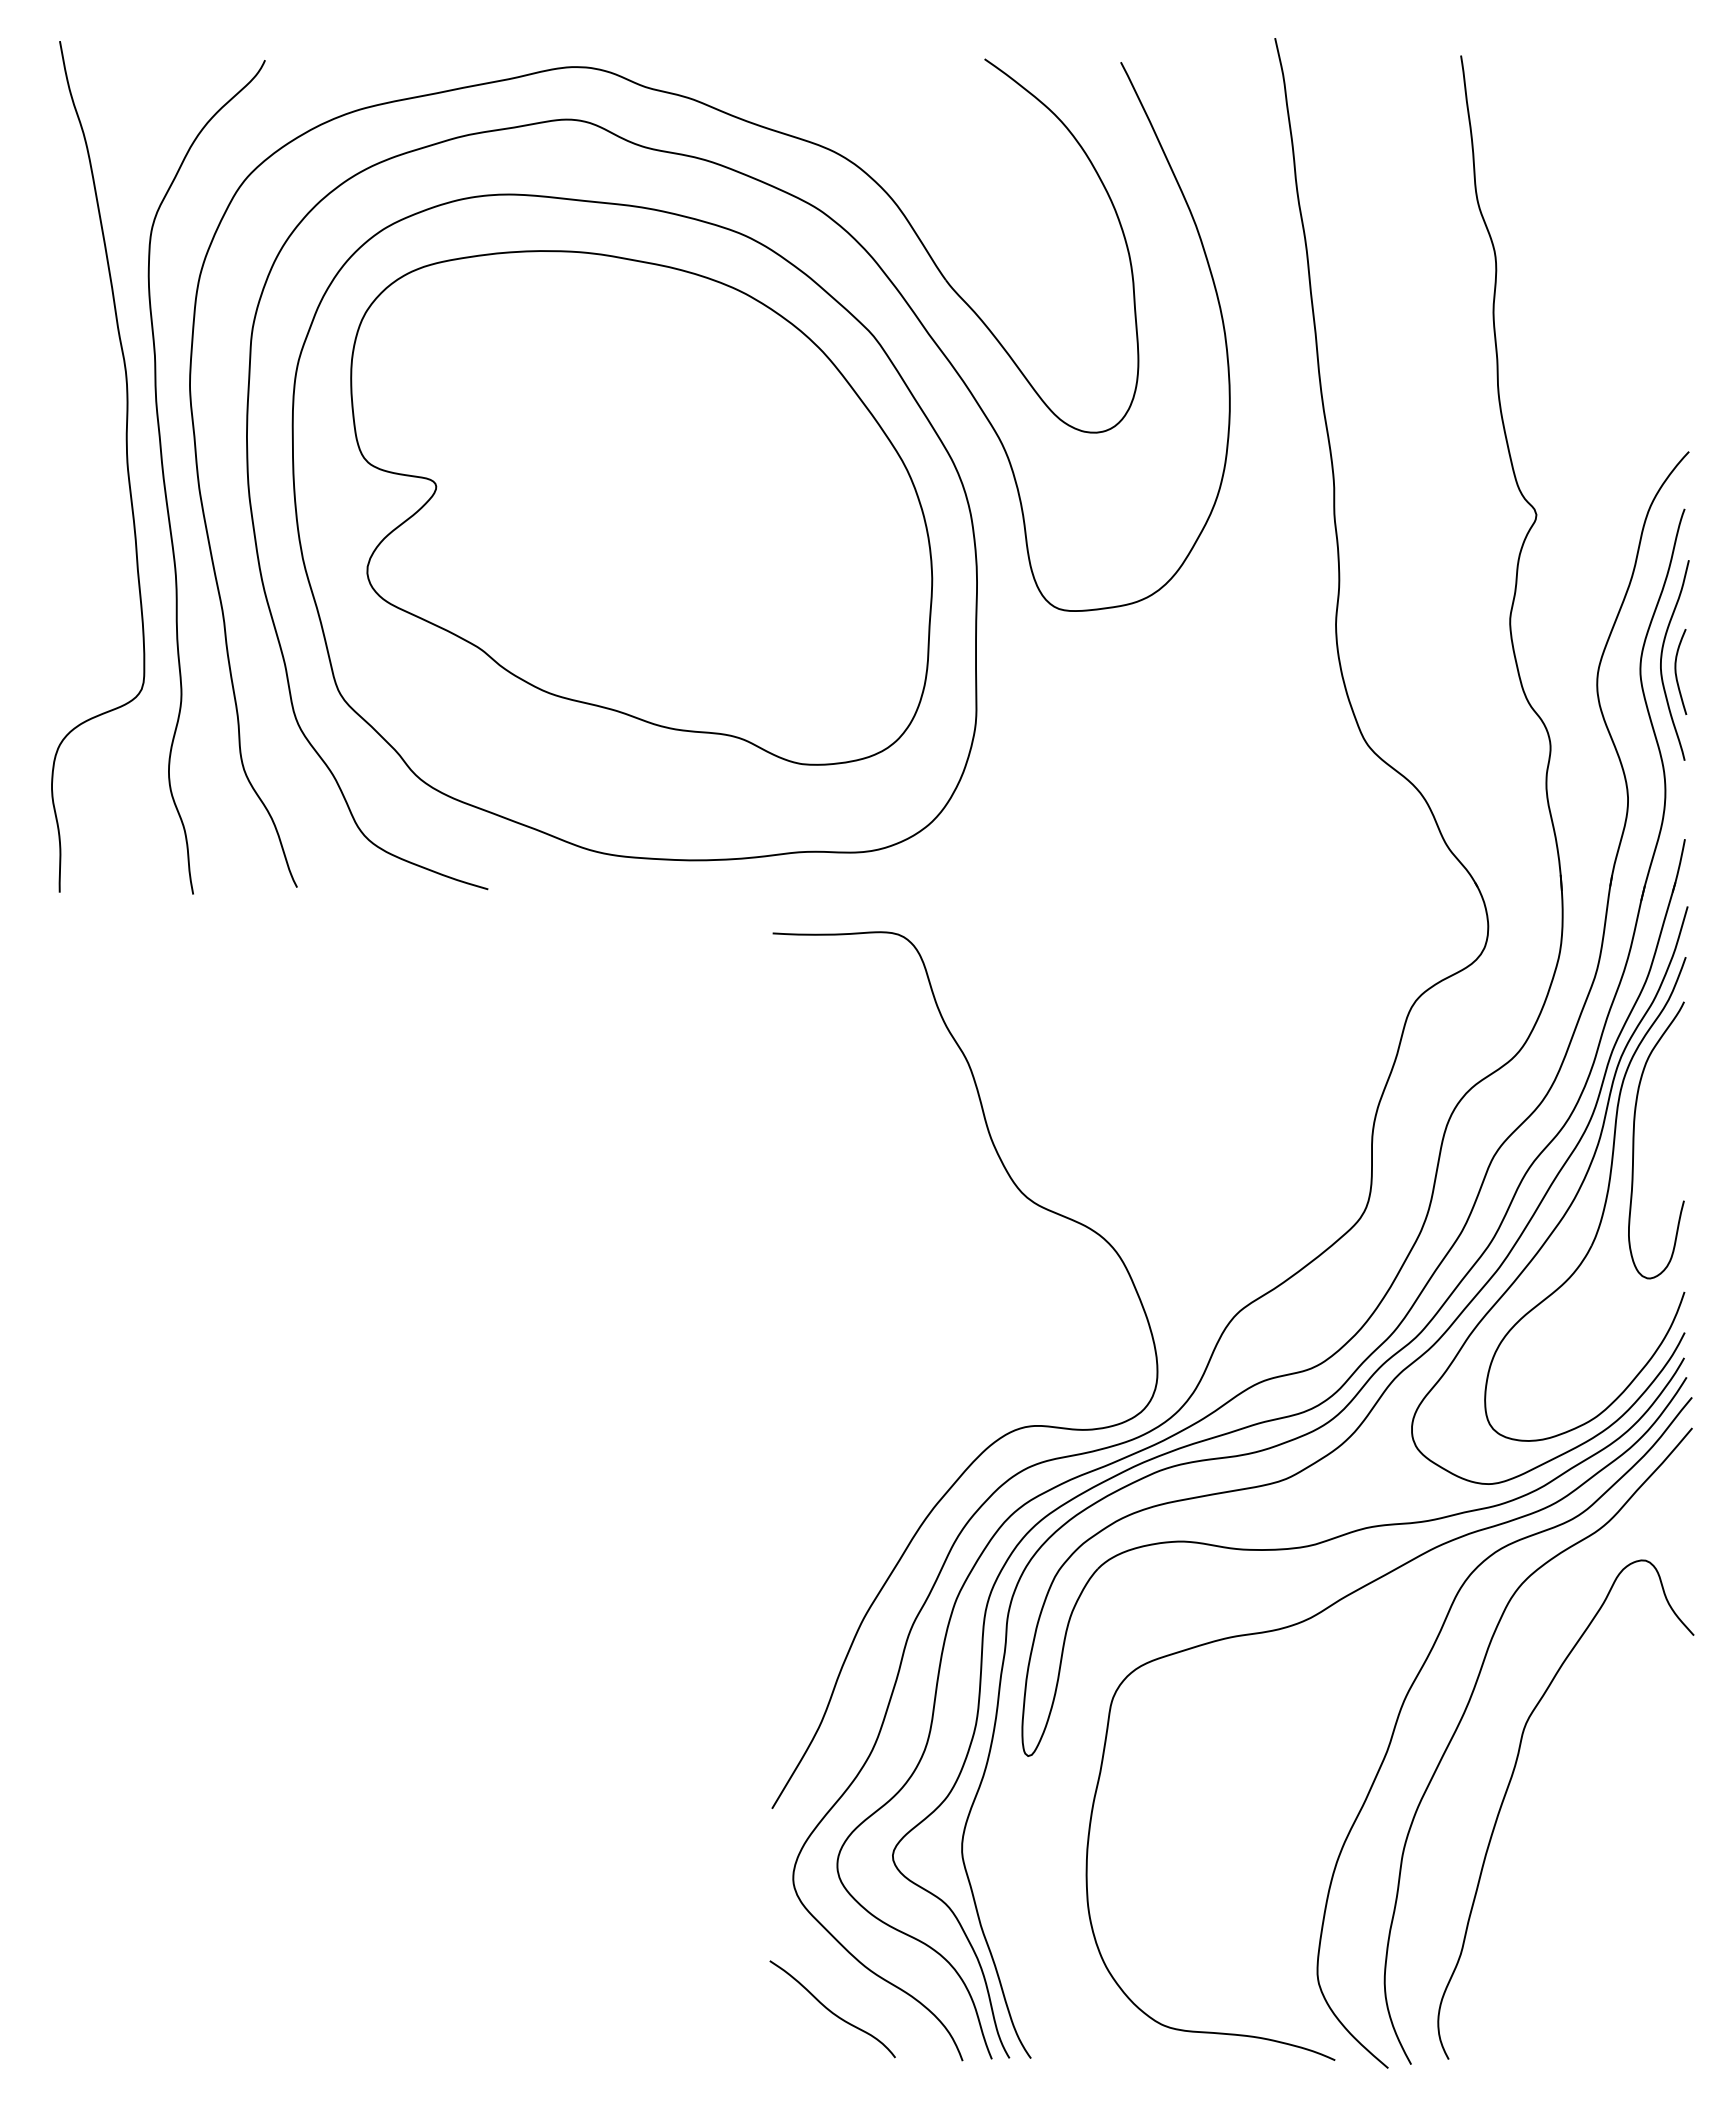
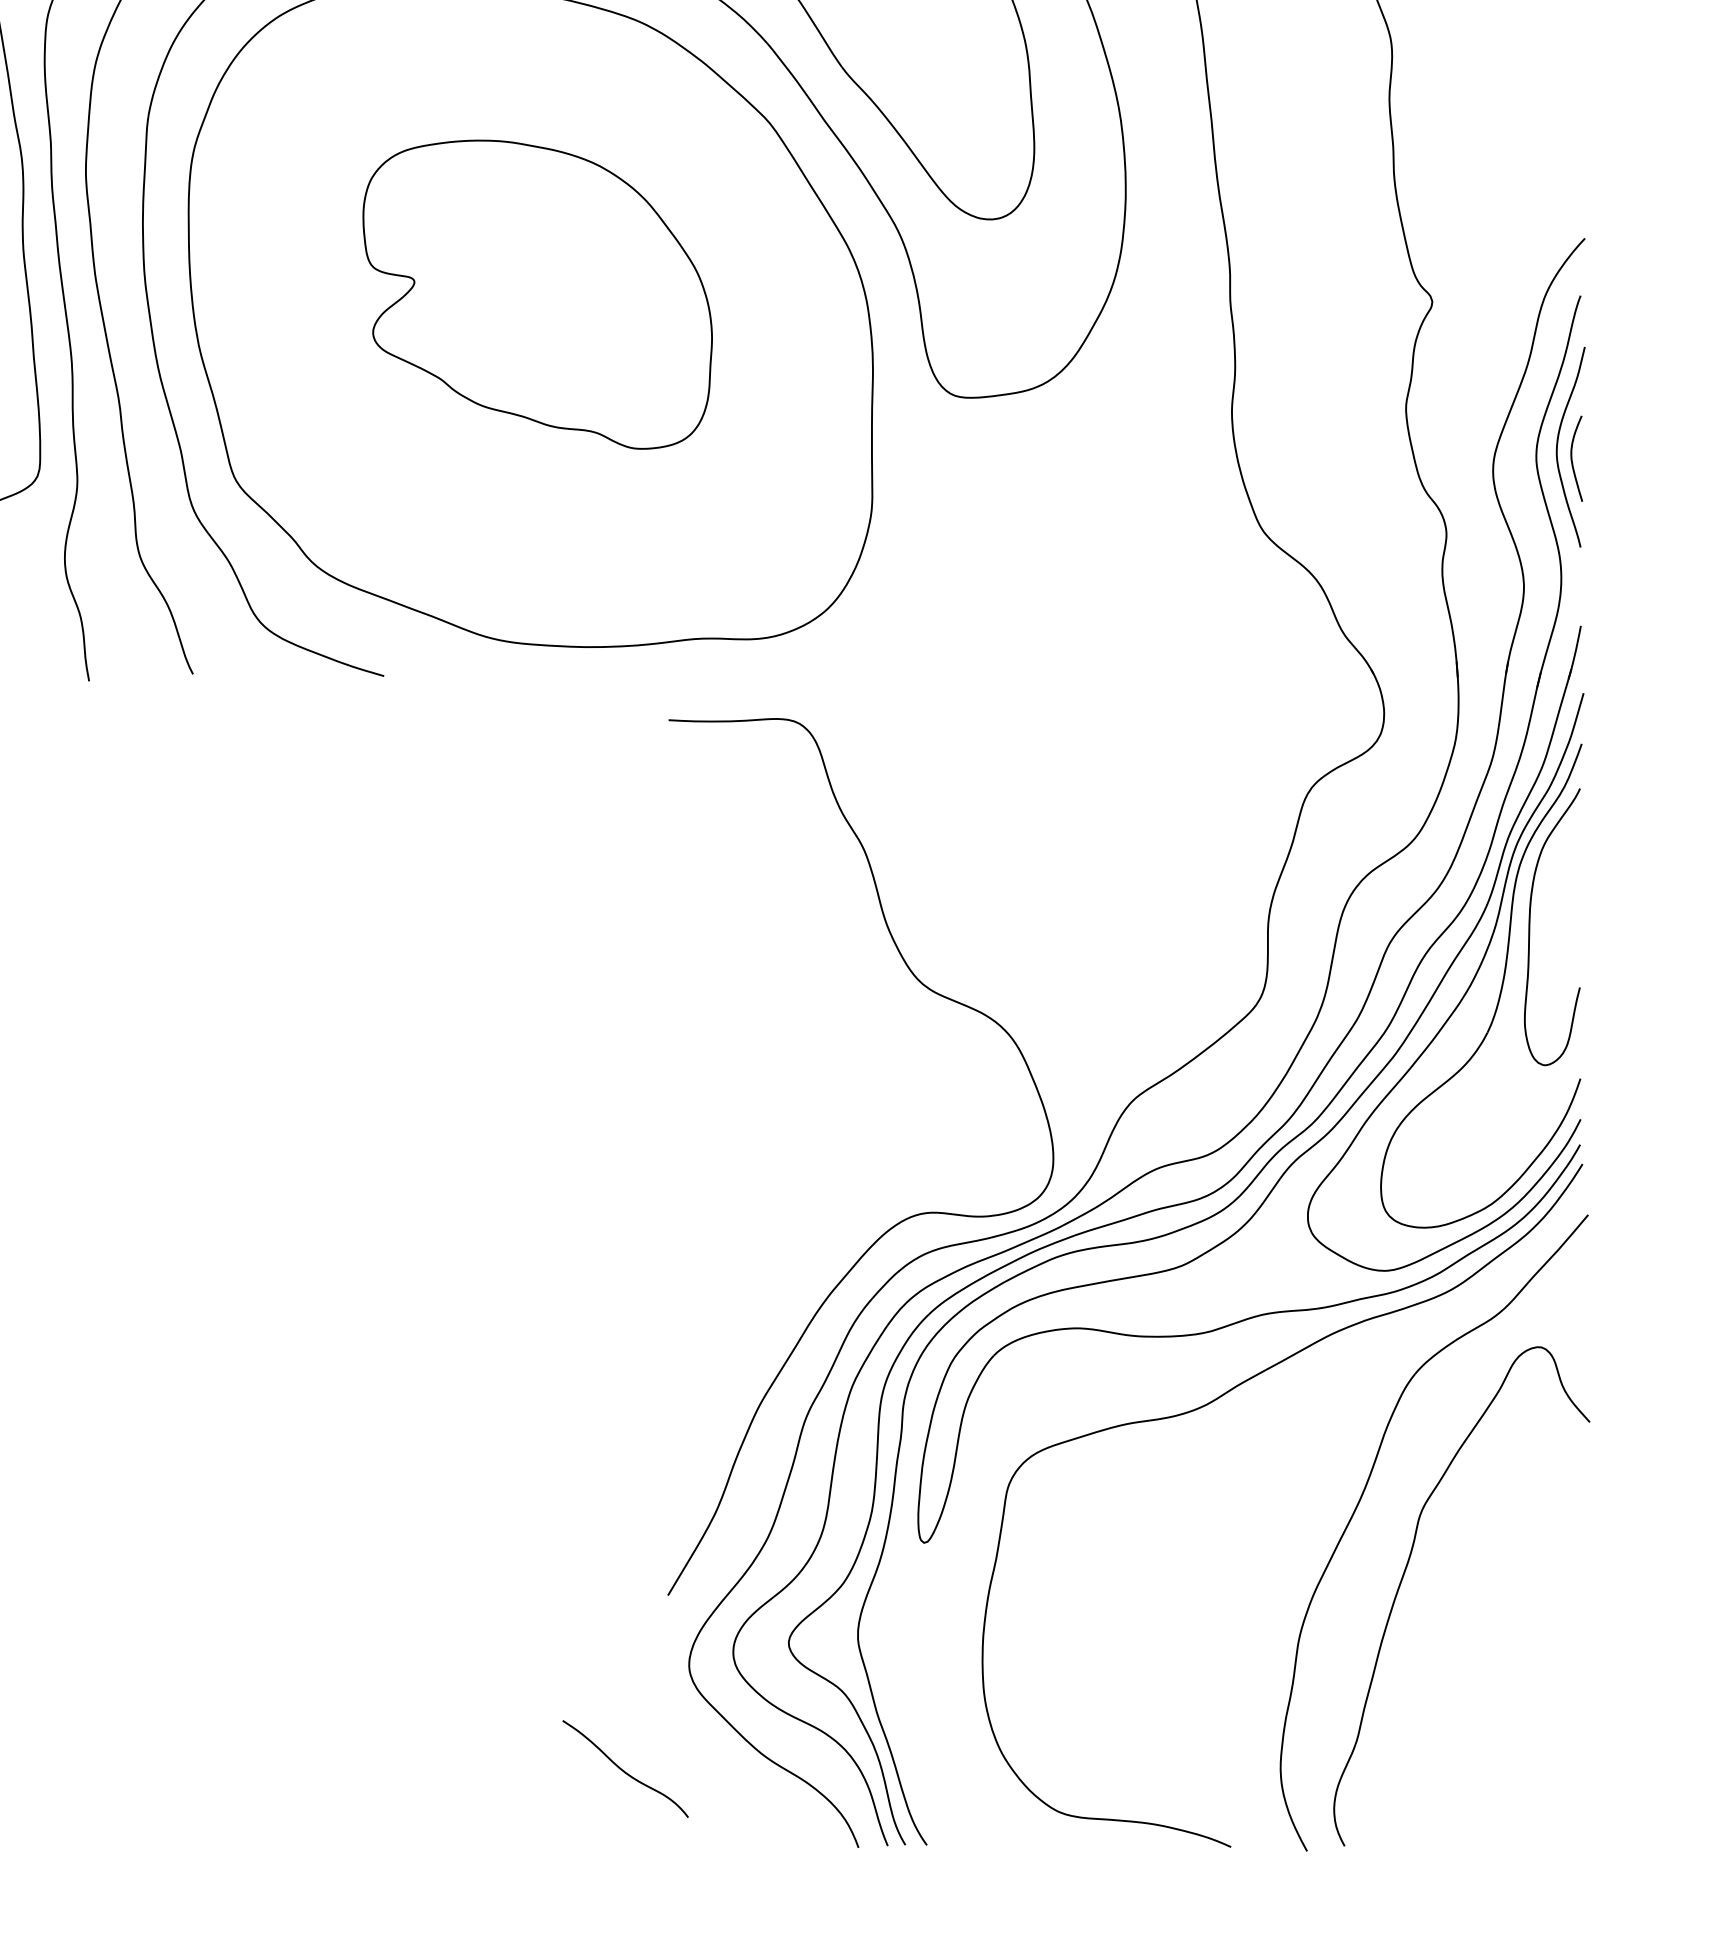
part: (641, 507) -> (537, 294), size x0.6
curve: (1415, 1681) -> (1311, 1468), removed
curve: (831, 2010) -> (624, 1770), moved

